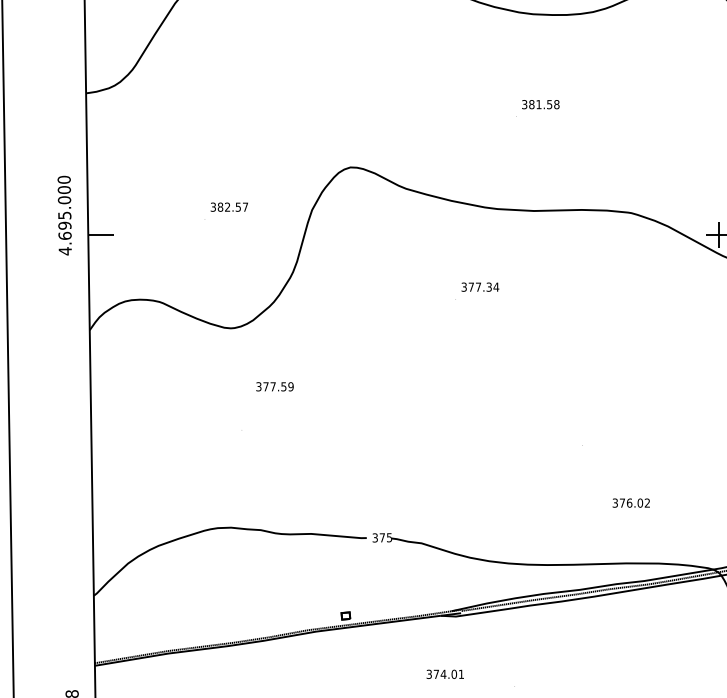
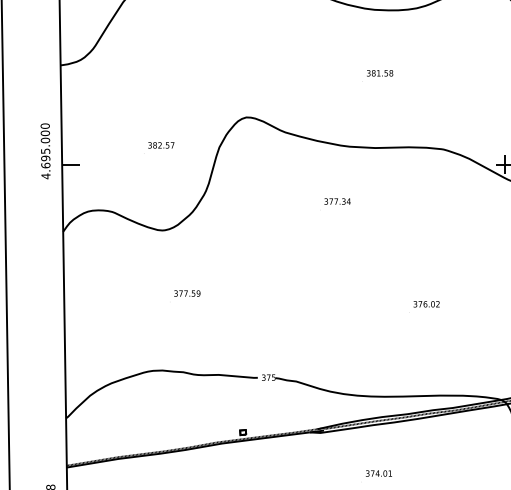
text: (275, 386) -> (187, 293), moved
text: (631, 503) -> (426, 304), moved
text: (444, 674) -> (378, 473), moved

